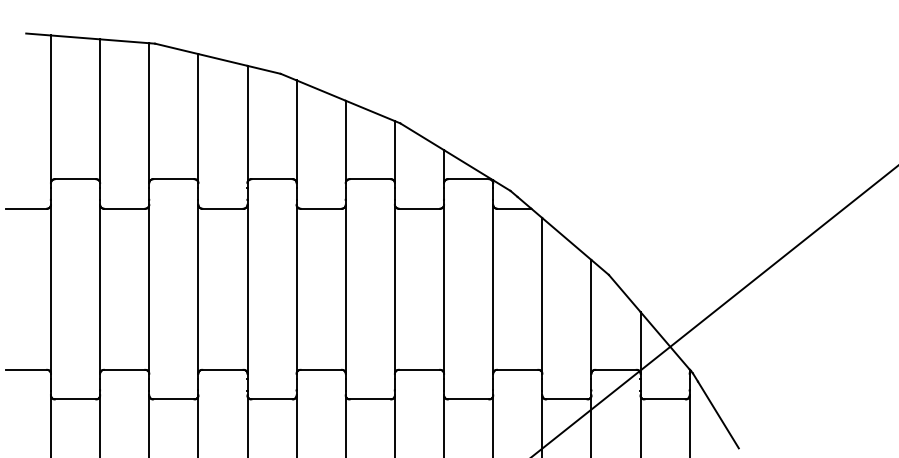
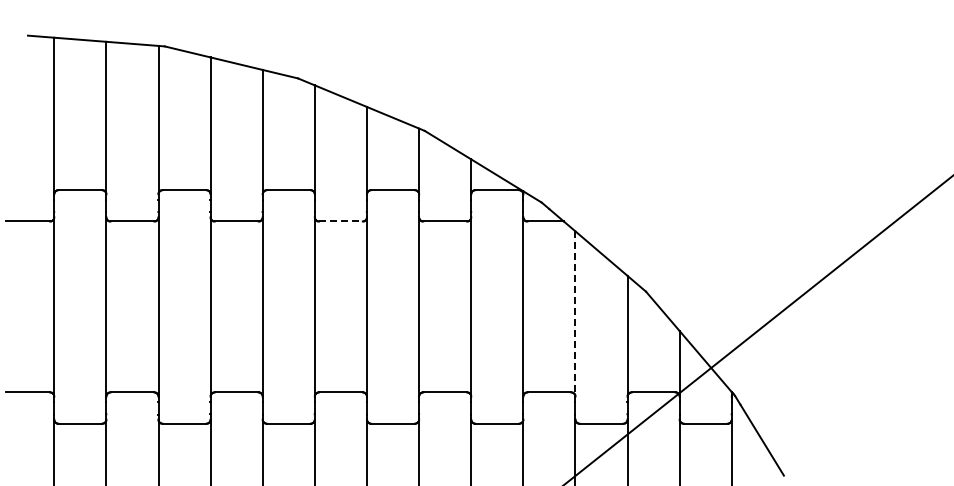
line: (320, 208) -> (340, 221), solid -> dashed
line: (542, 296) -> (575, 314), solid -> dashed

